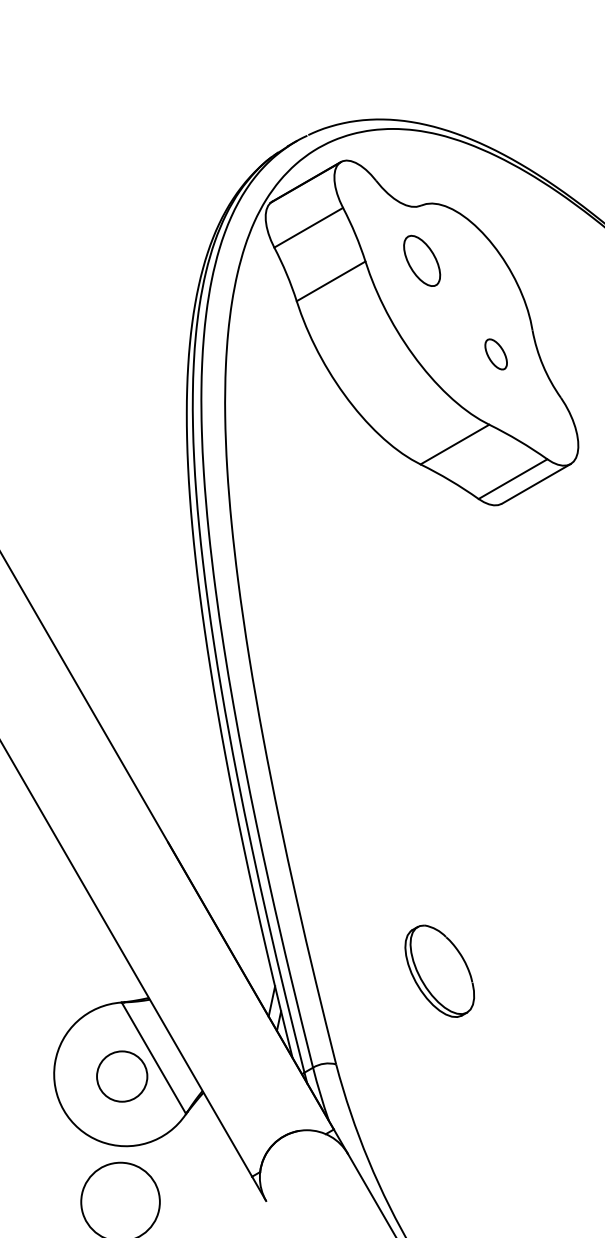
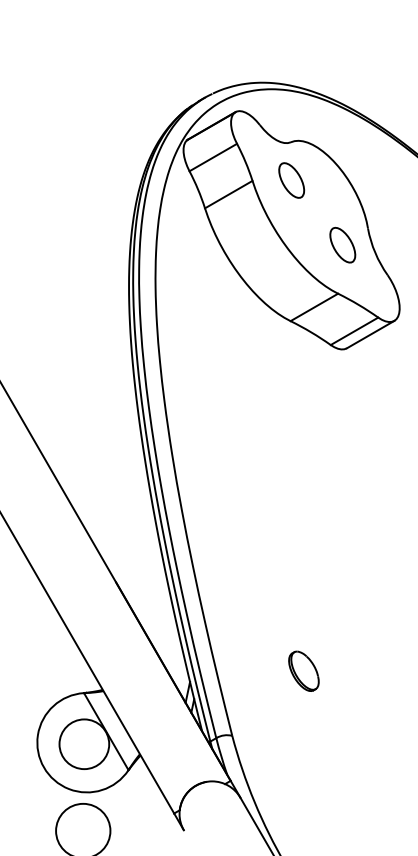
part: (495, 353) -> (342, 244), size x1.67
part: (439, 969) -> (303, 670), size x0.62
circle: (122, 1076) -> (84, 744), size x1.43

